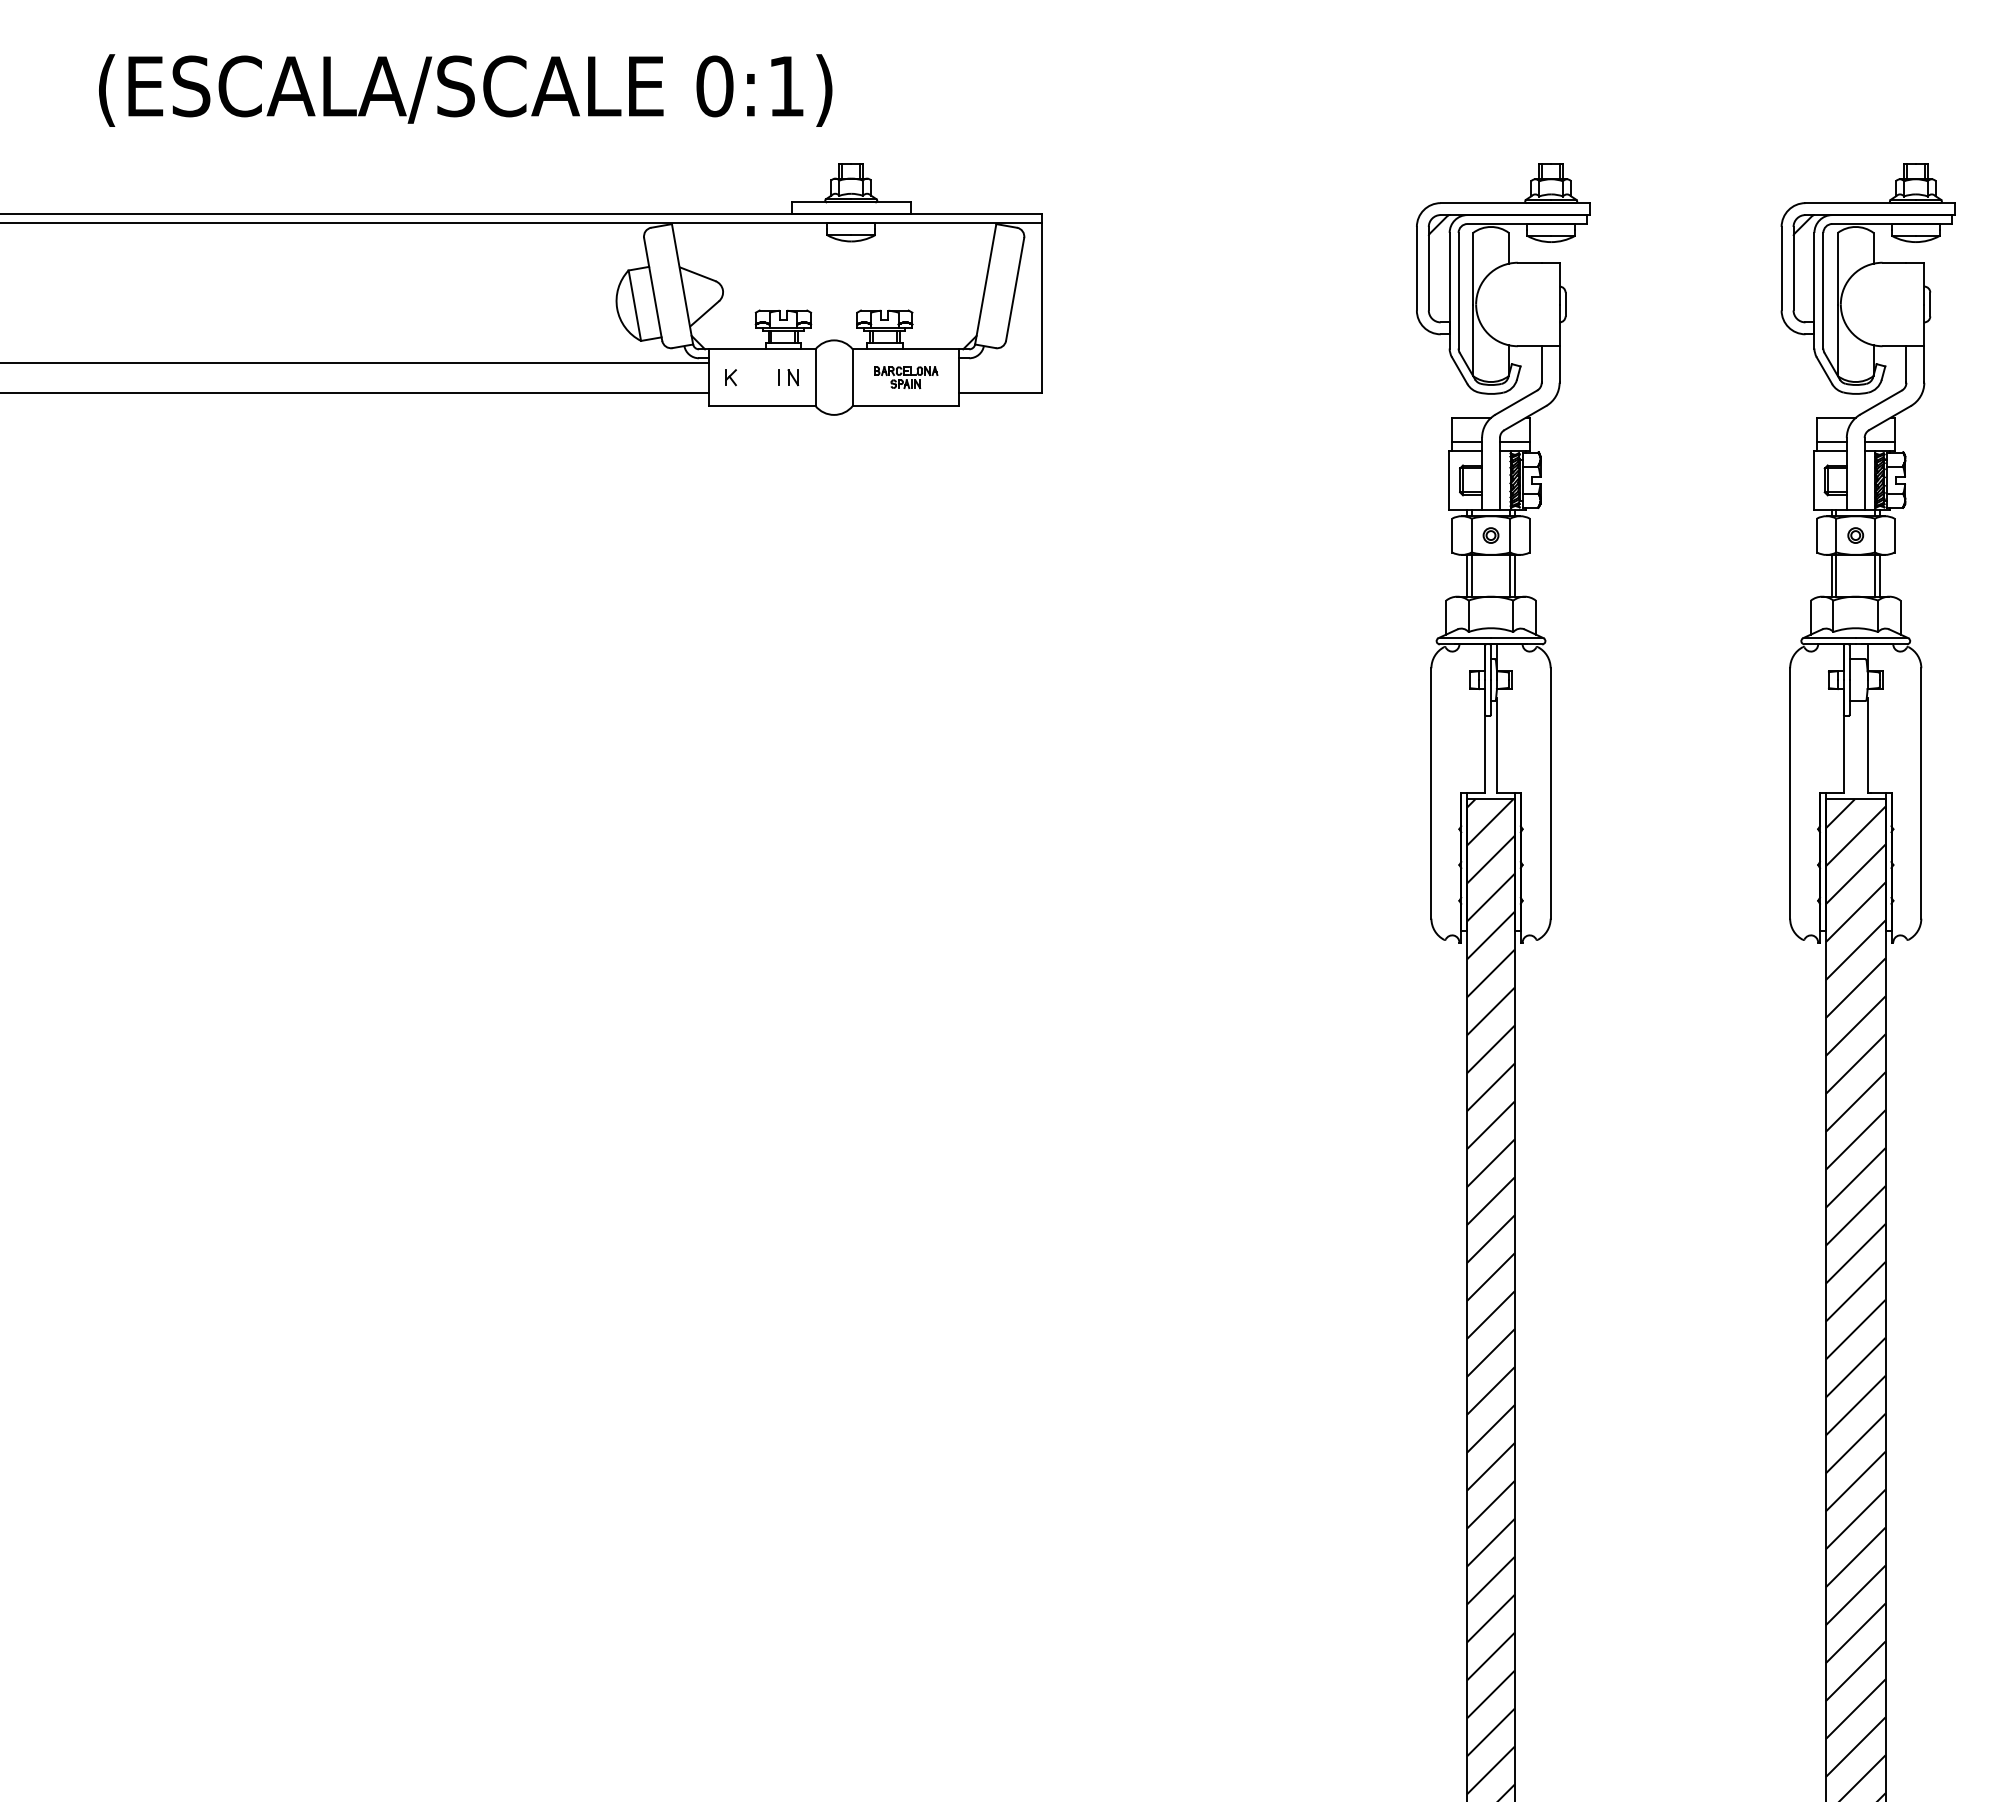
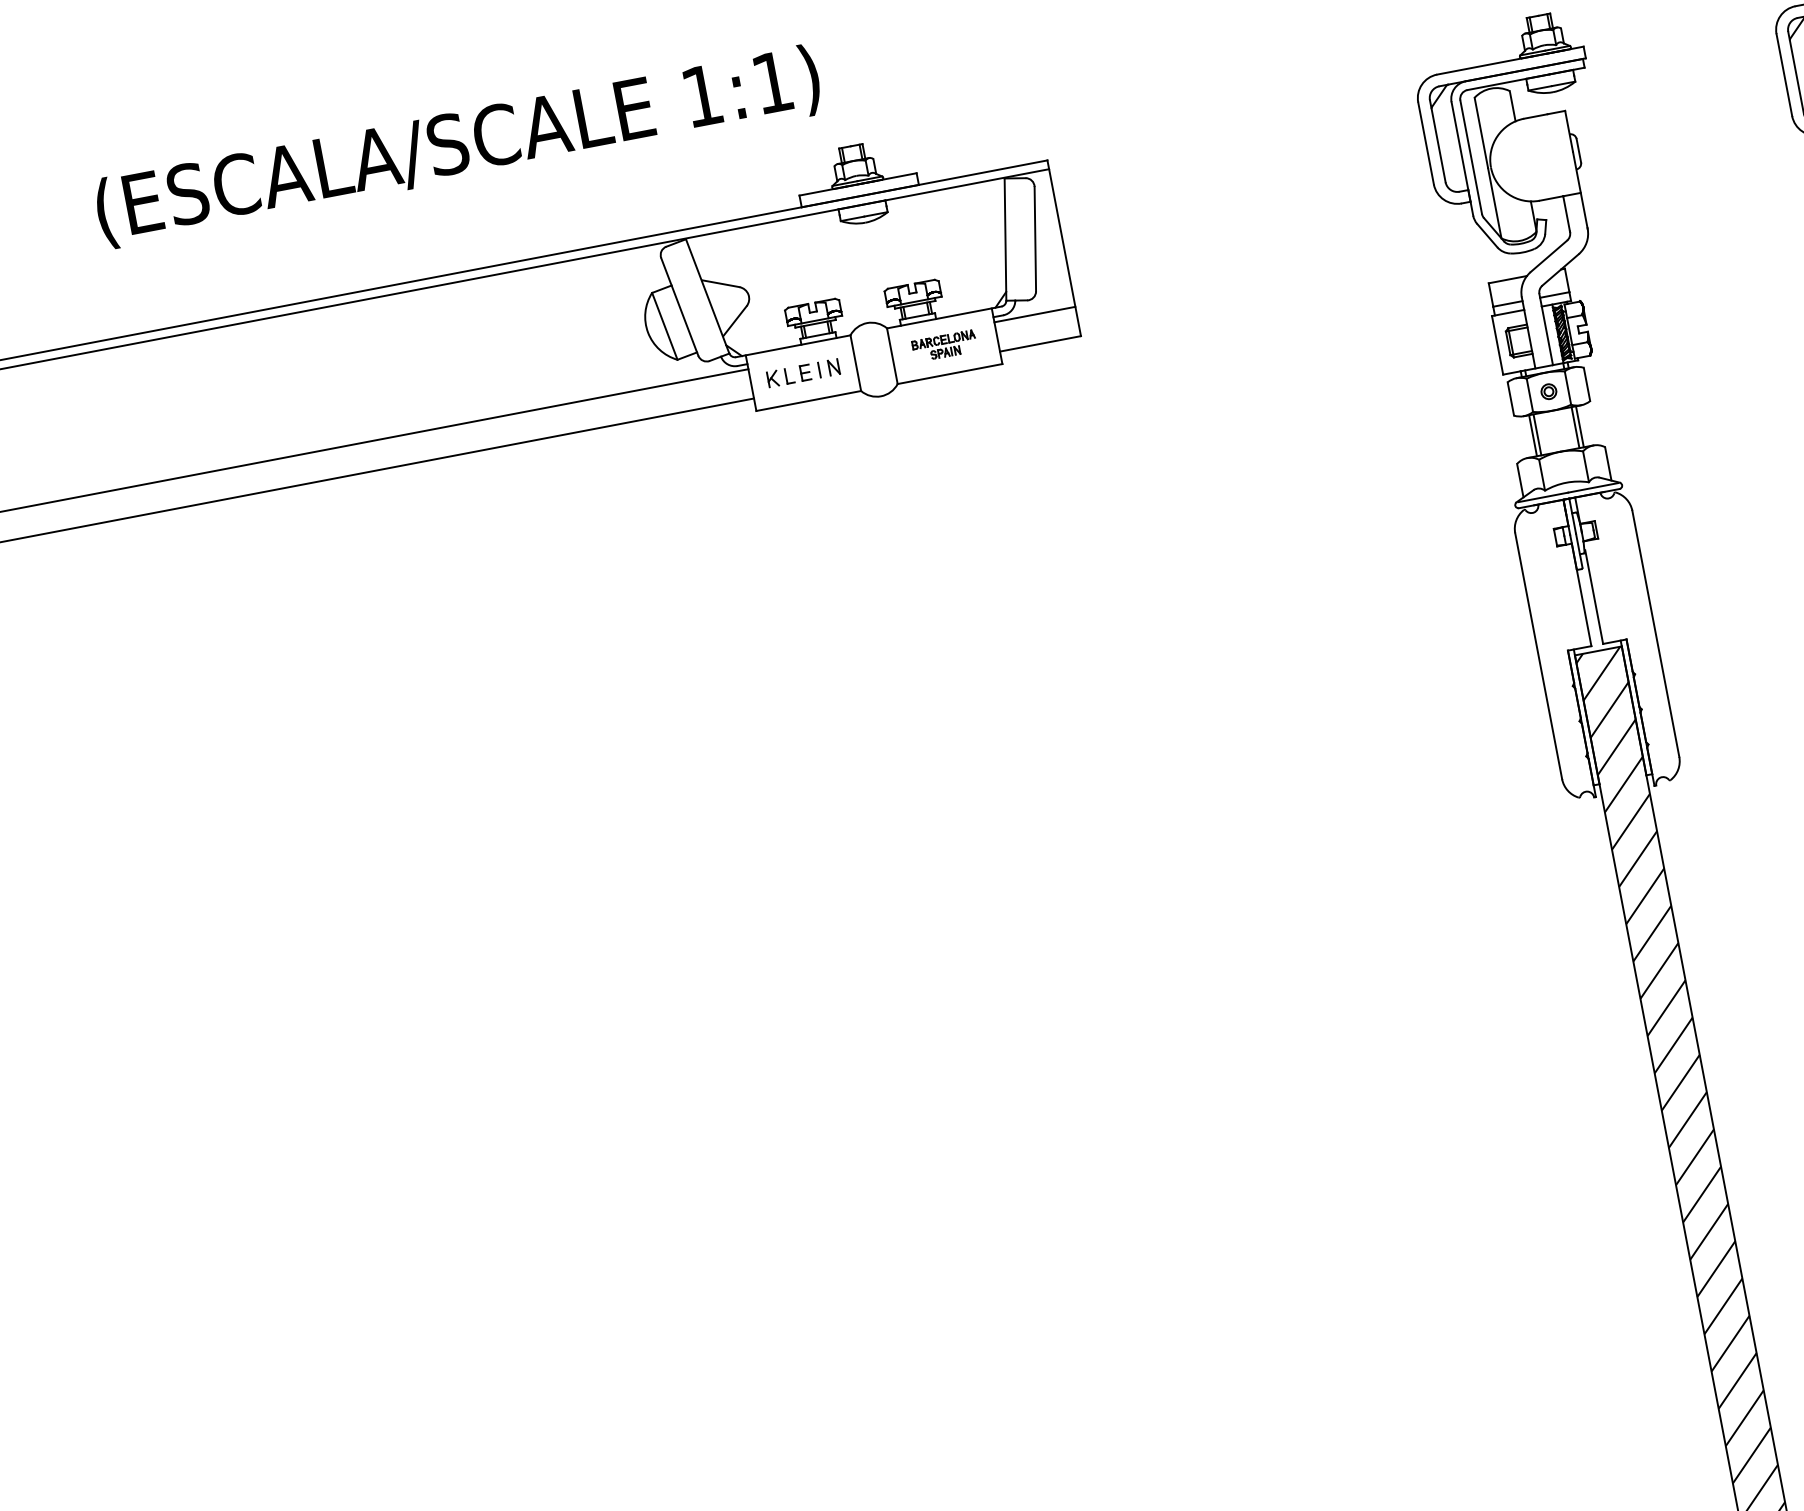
text: (714, 86) -> (702, 96), 0:1) -> 1:1)
line: (1000, 363) -> (1034, 314), added
part: (756, 377) -> (797, 374), added

